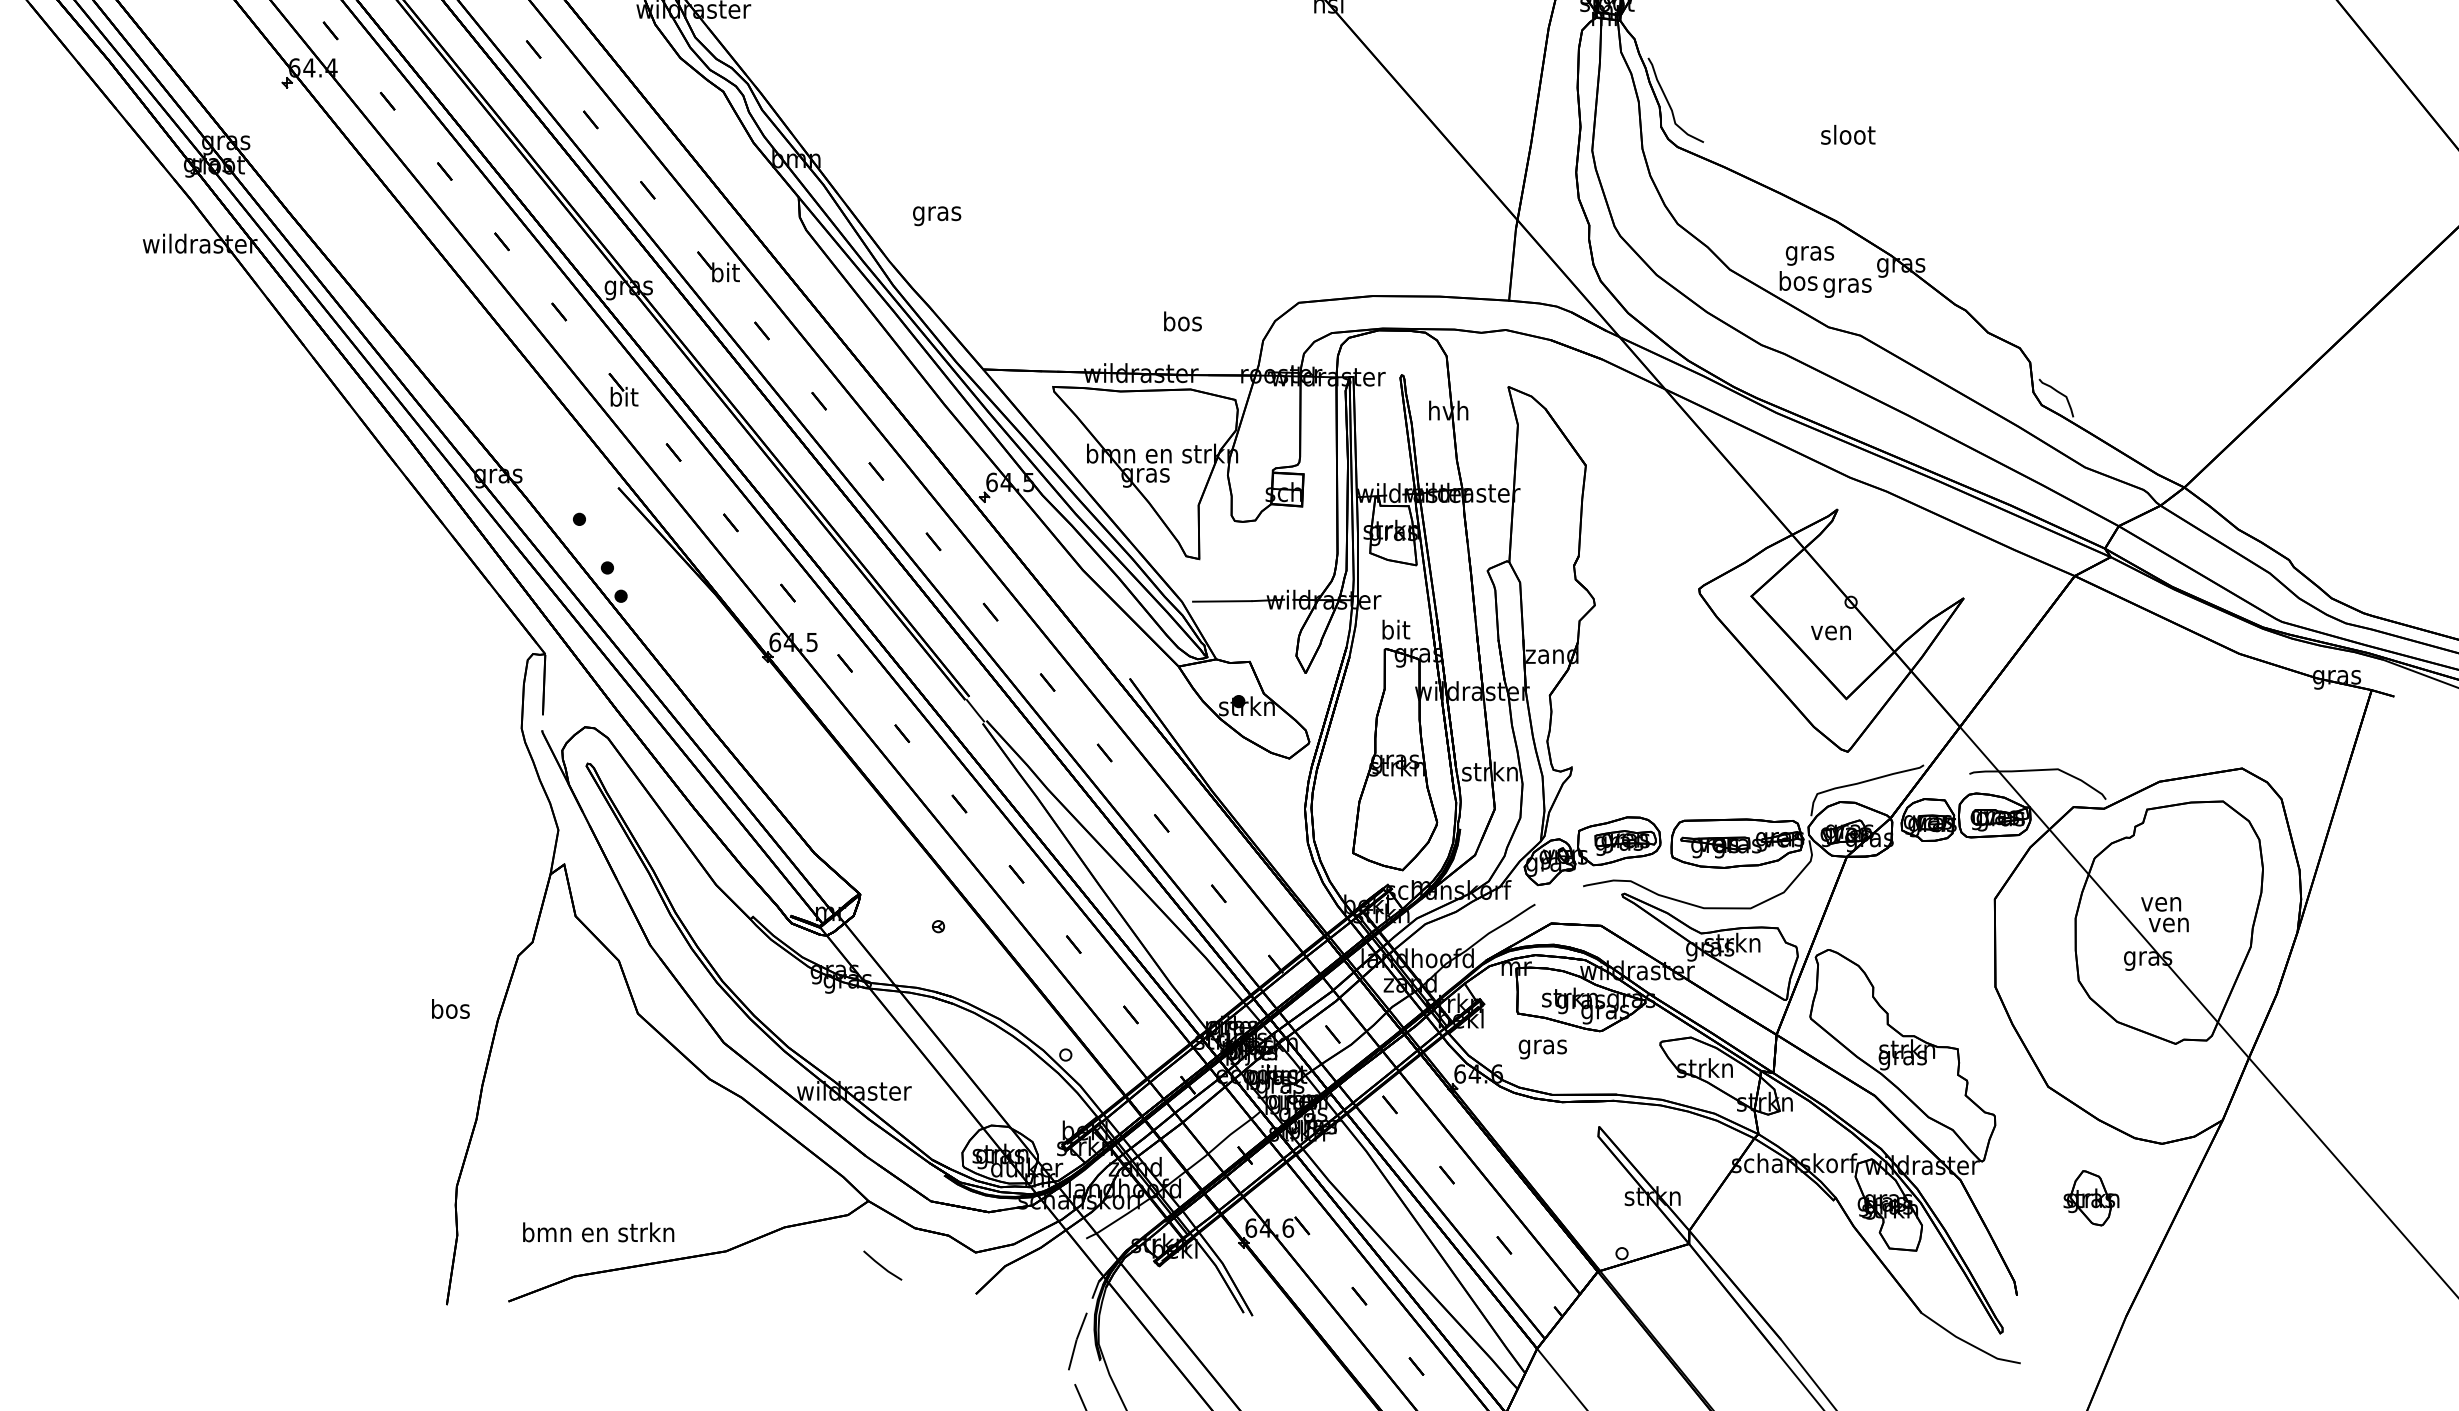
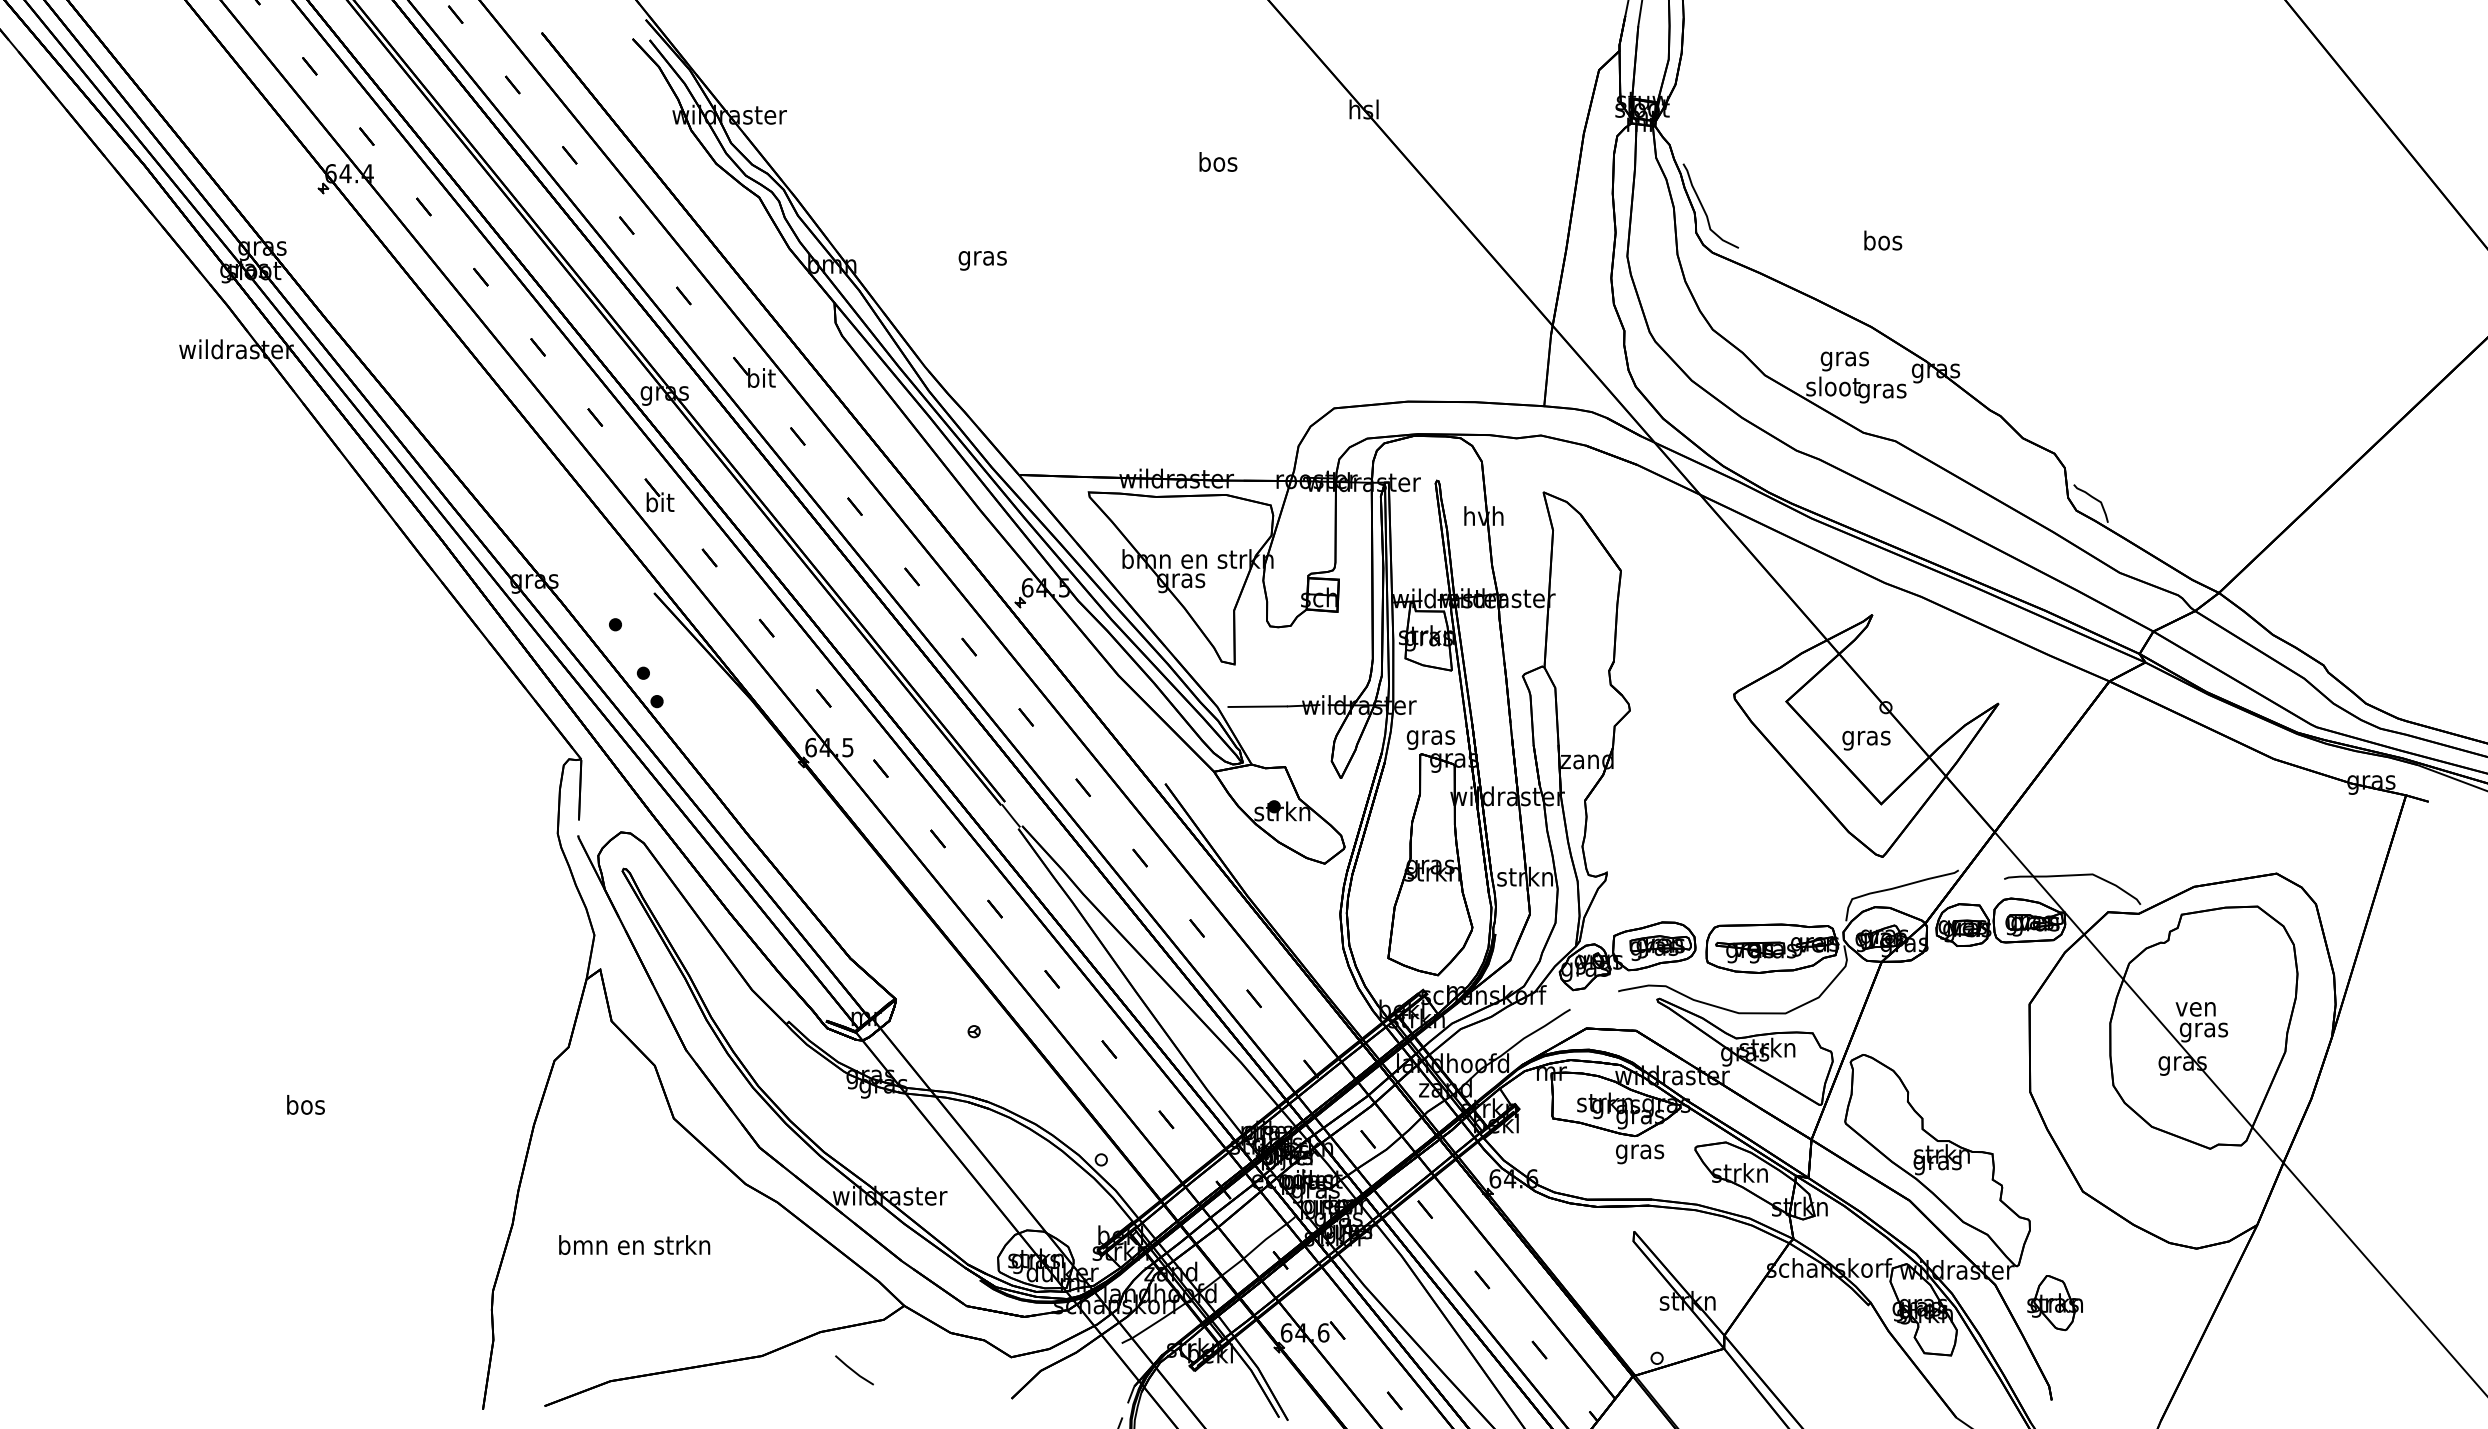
text: (1848, 134) -> (1883, 240), sloot -> bos
text: (936, 215) -> (982, 260), moved
text: (1798, 280) -> (1833, 386), bos -> sloot
text: (1183, 320) -> (1218, 161), moved
text: (1395, 632) -> (1430, 737), bit -> gras
text: (1831, 635) -> (1866, 740), ven -> gras
text: (2168, 927) -> (2203, 1032), ven -> gras
text: (450, 1008) -> (305, 1104), moved
text: (1543, 1049) -> (1640, 1154), moved
part: (2090, 1198) -> (2054, 1303), moved
text: (598, 1231) -> (634, 1244), moved
line: (882, 1265) -> (854, 1370), moved

